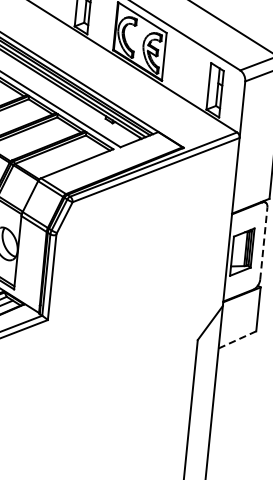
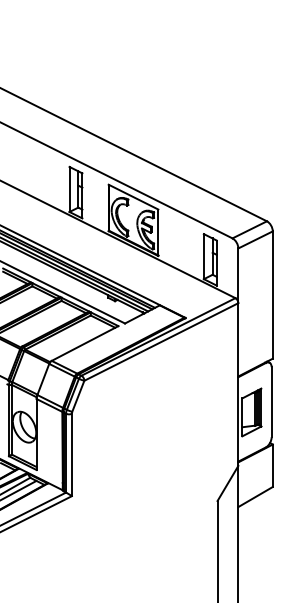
line: (263, 242) -> (271, 401), dashed -> solid
line: (237, 340) -> (255, 497), dashed -> solid

